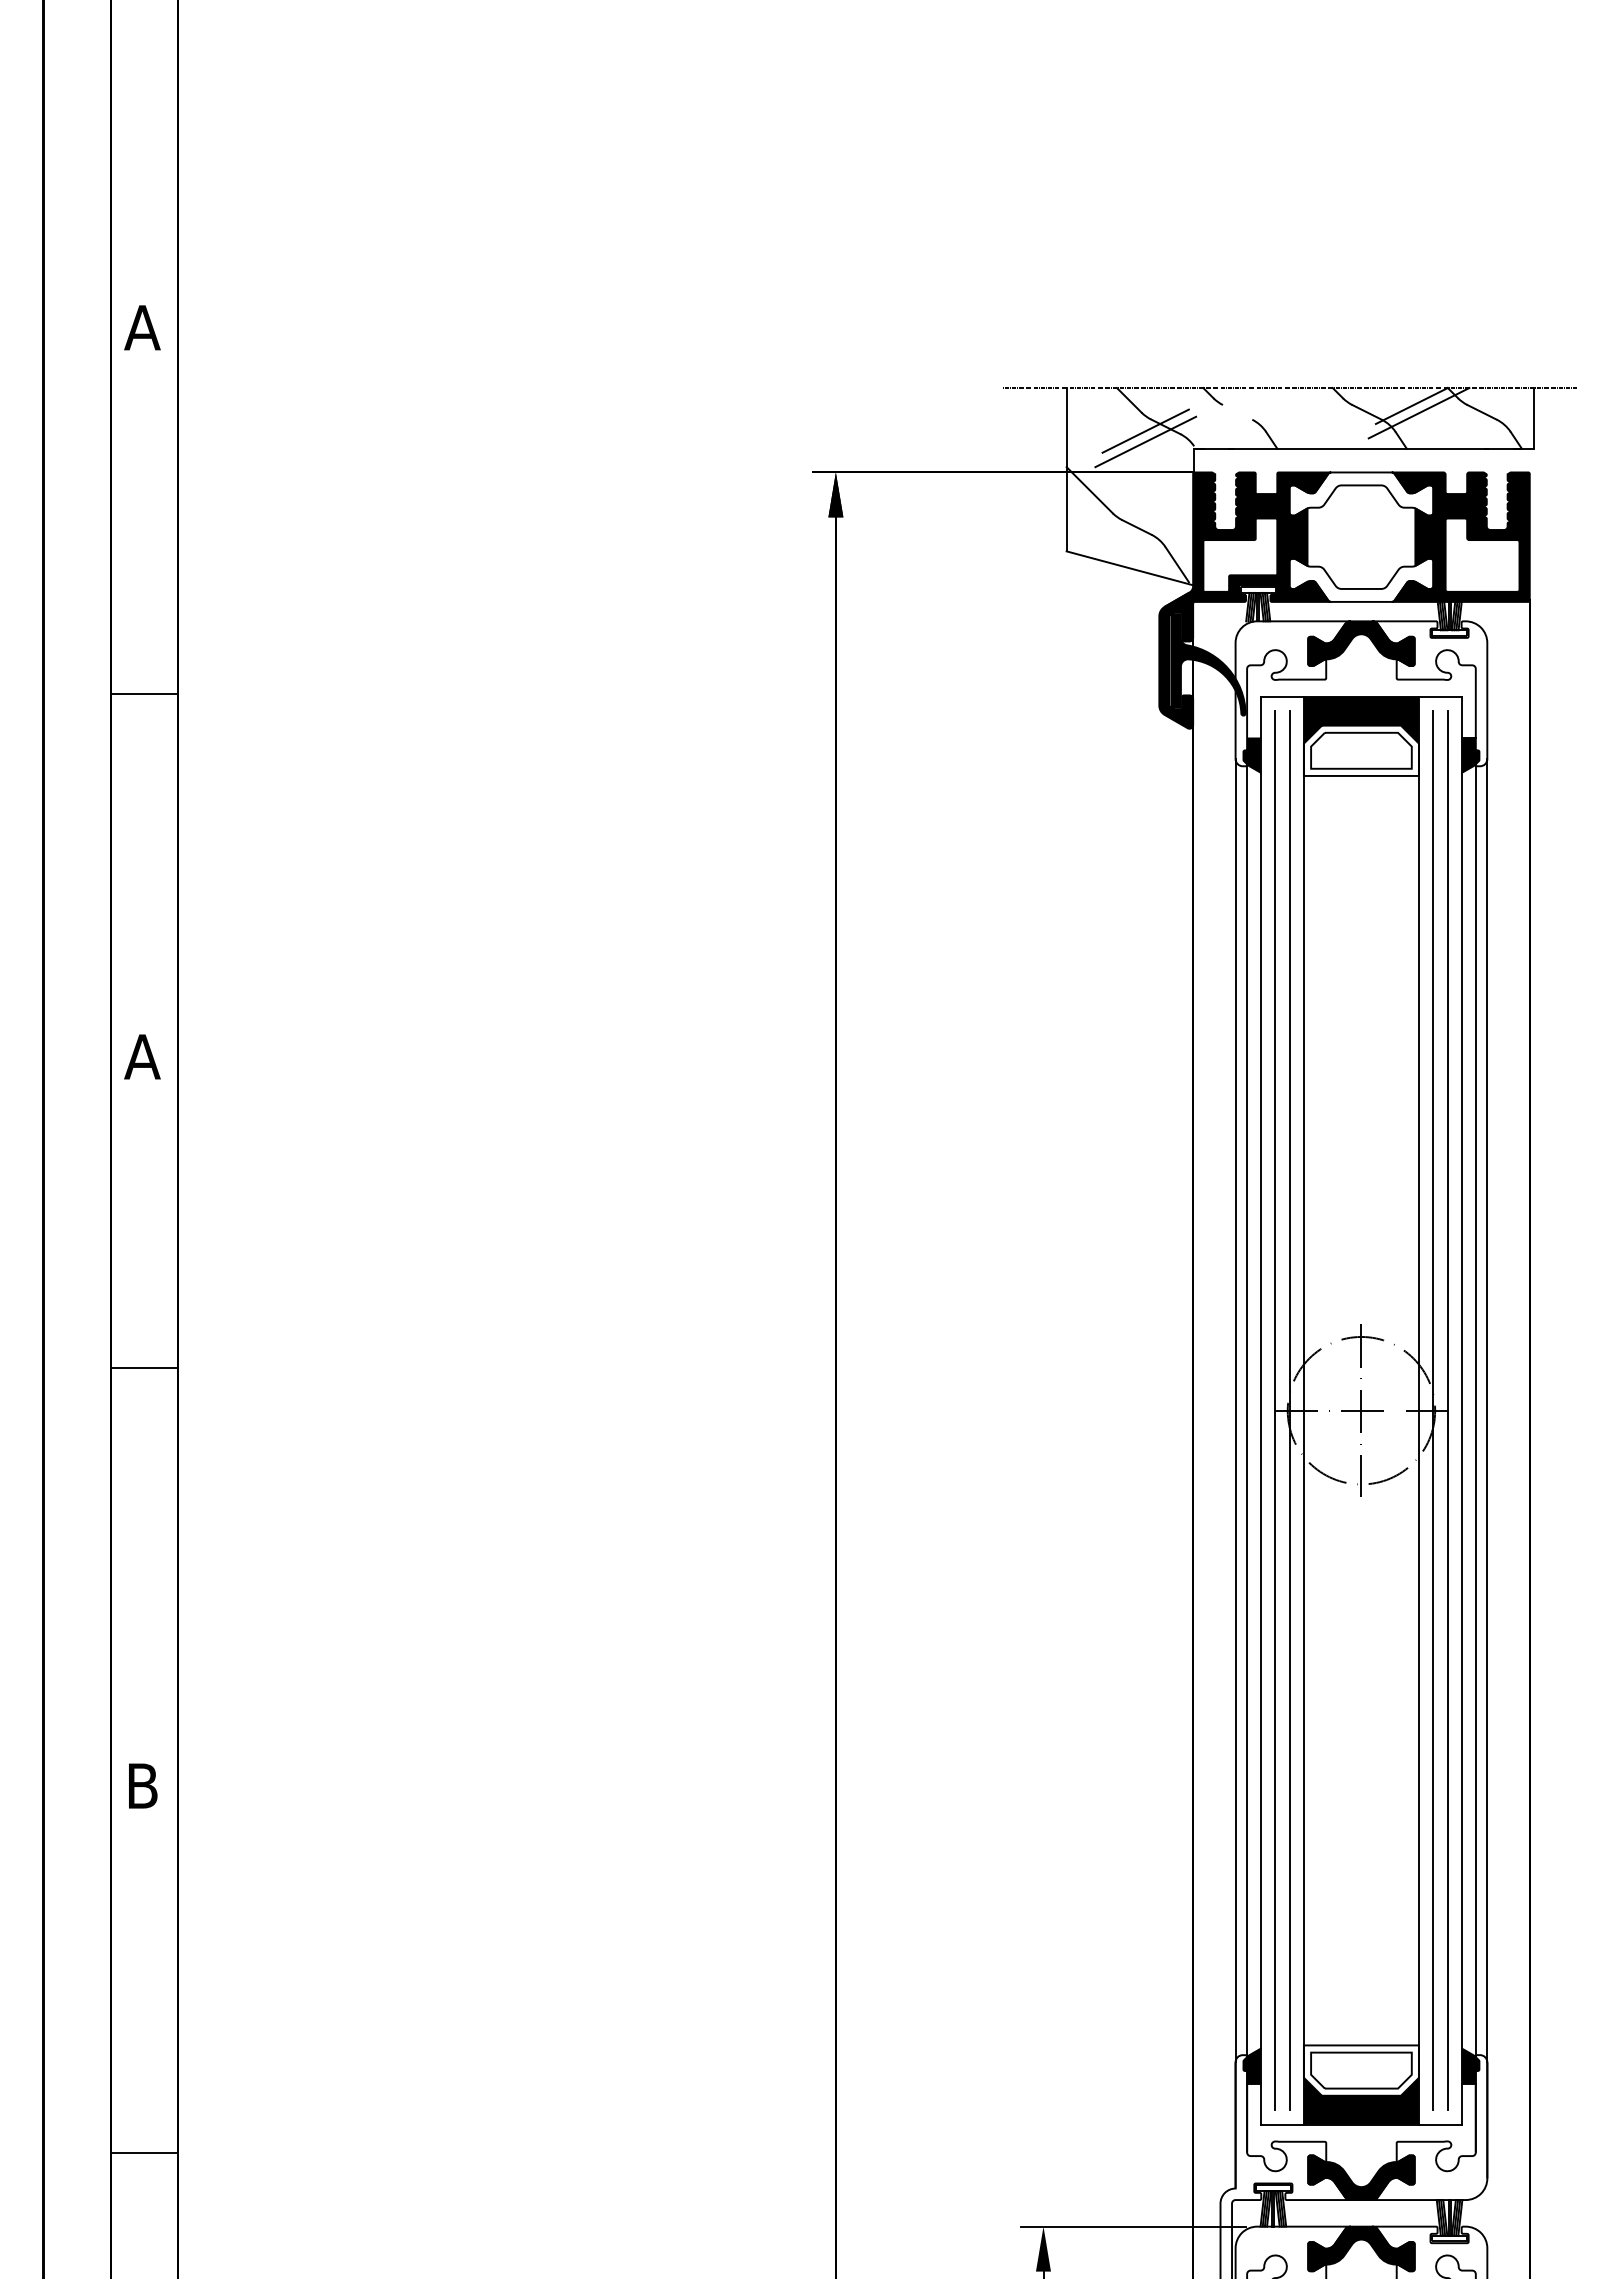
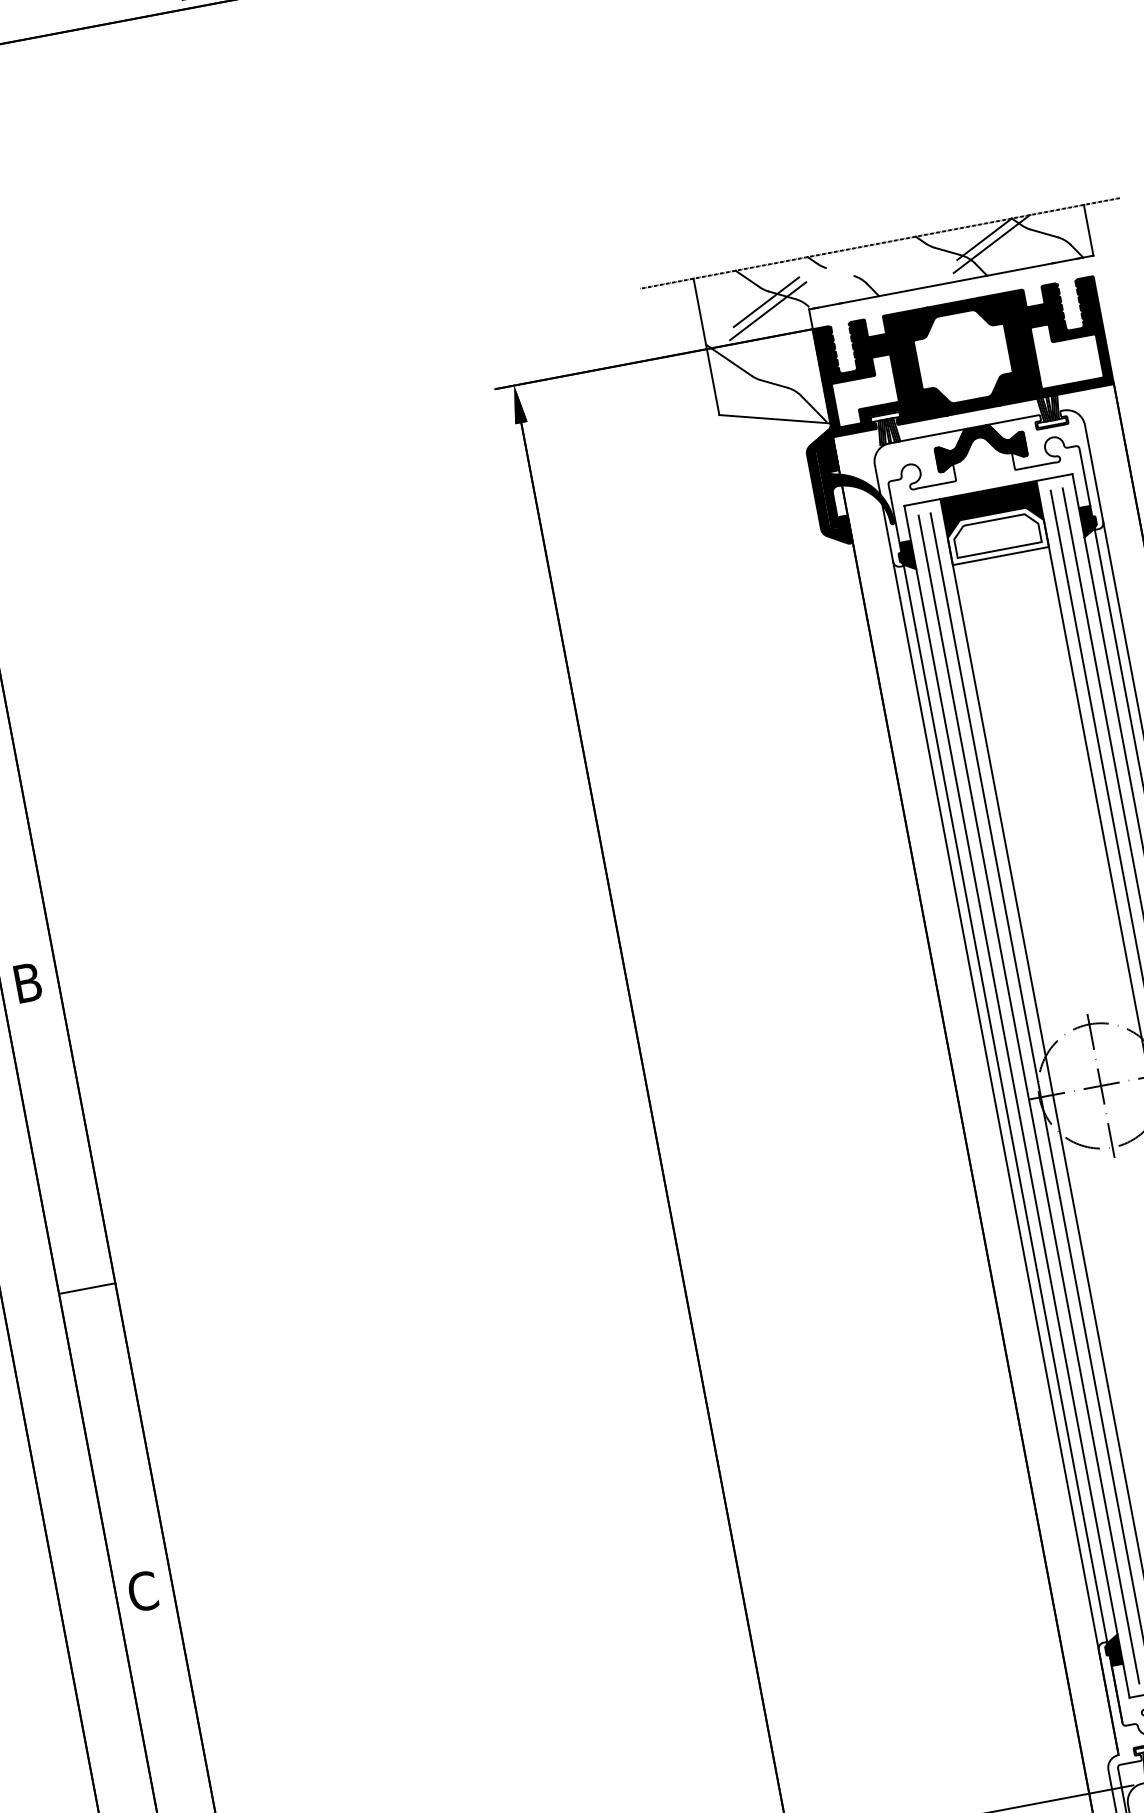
fill: (1361, 493) -> (956, 320), added
fill: (1361, 579) -> (969, 392), added
text: (142, 1056) -> (27, 982), A -> B
line: (144, 1367) -> (87, 1288), moved
text: (142, 1785) -> (142, 1591), B -> C

